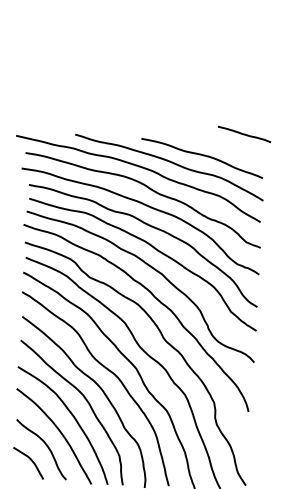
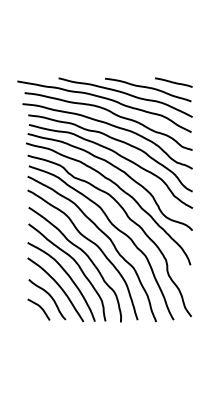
line: (244, 134) -> (173, 82), moved

